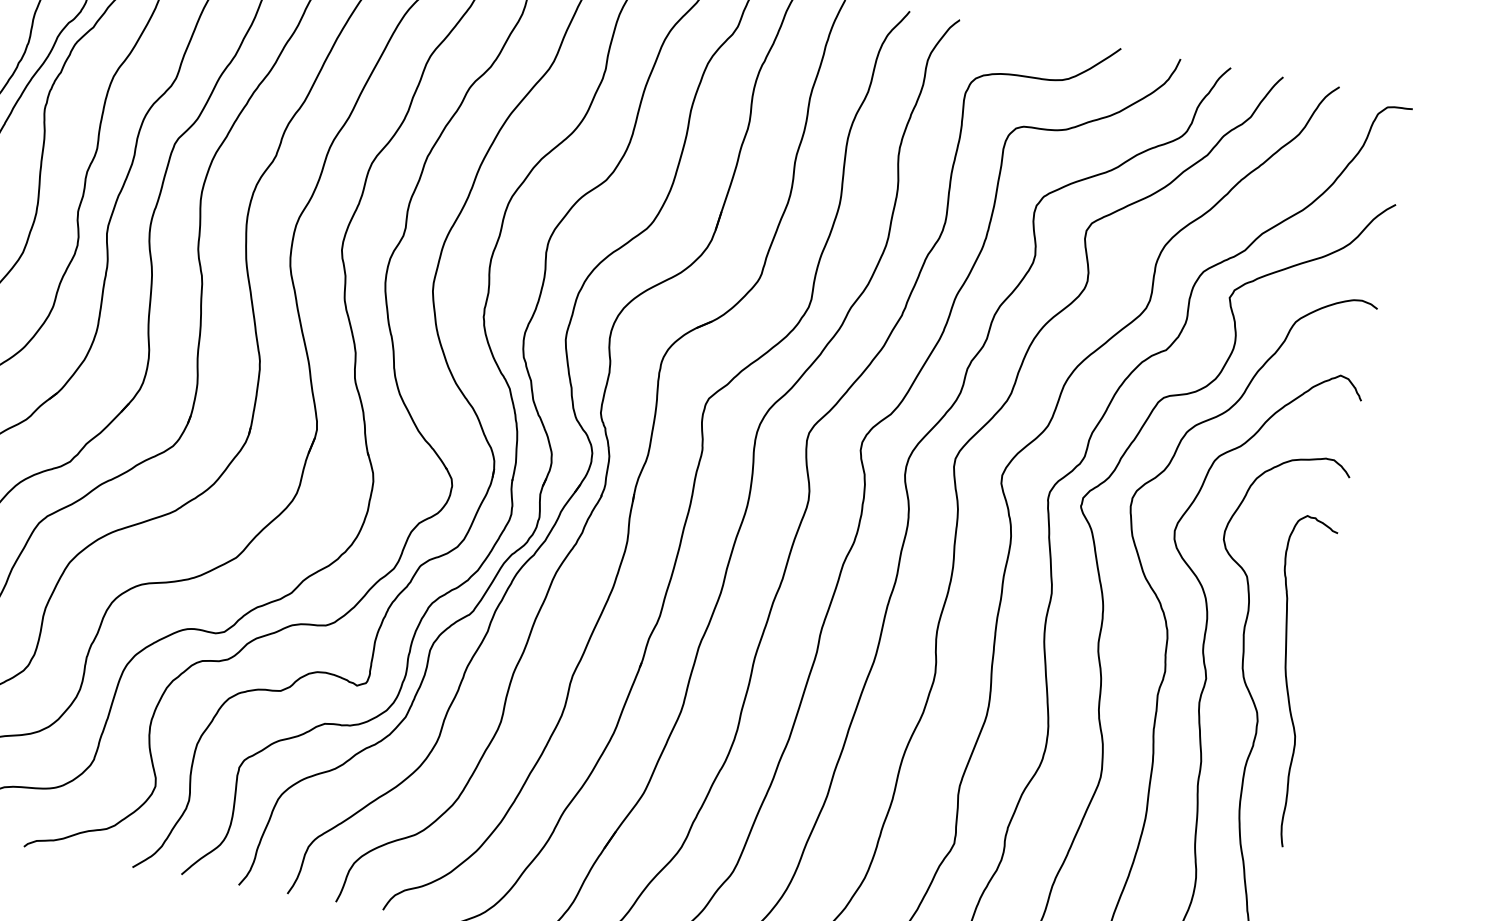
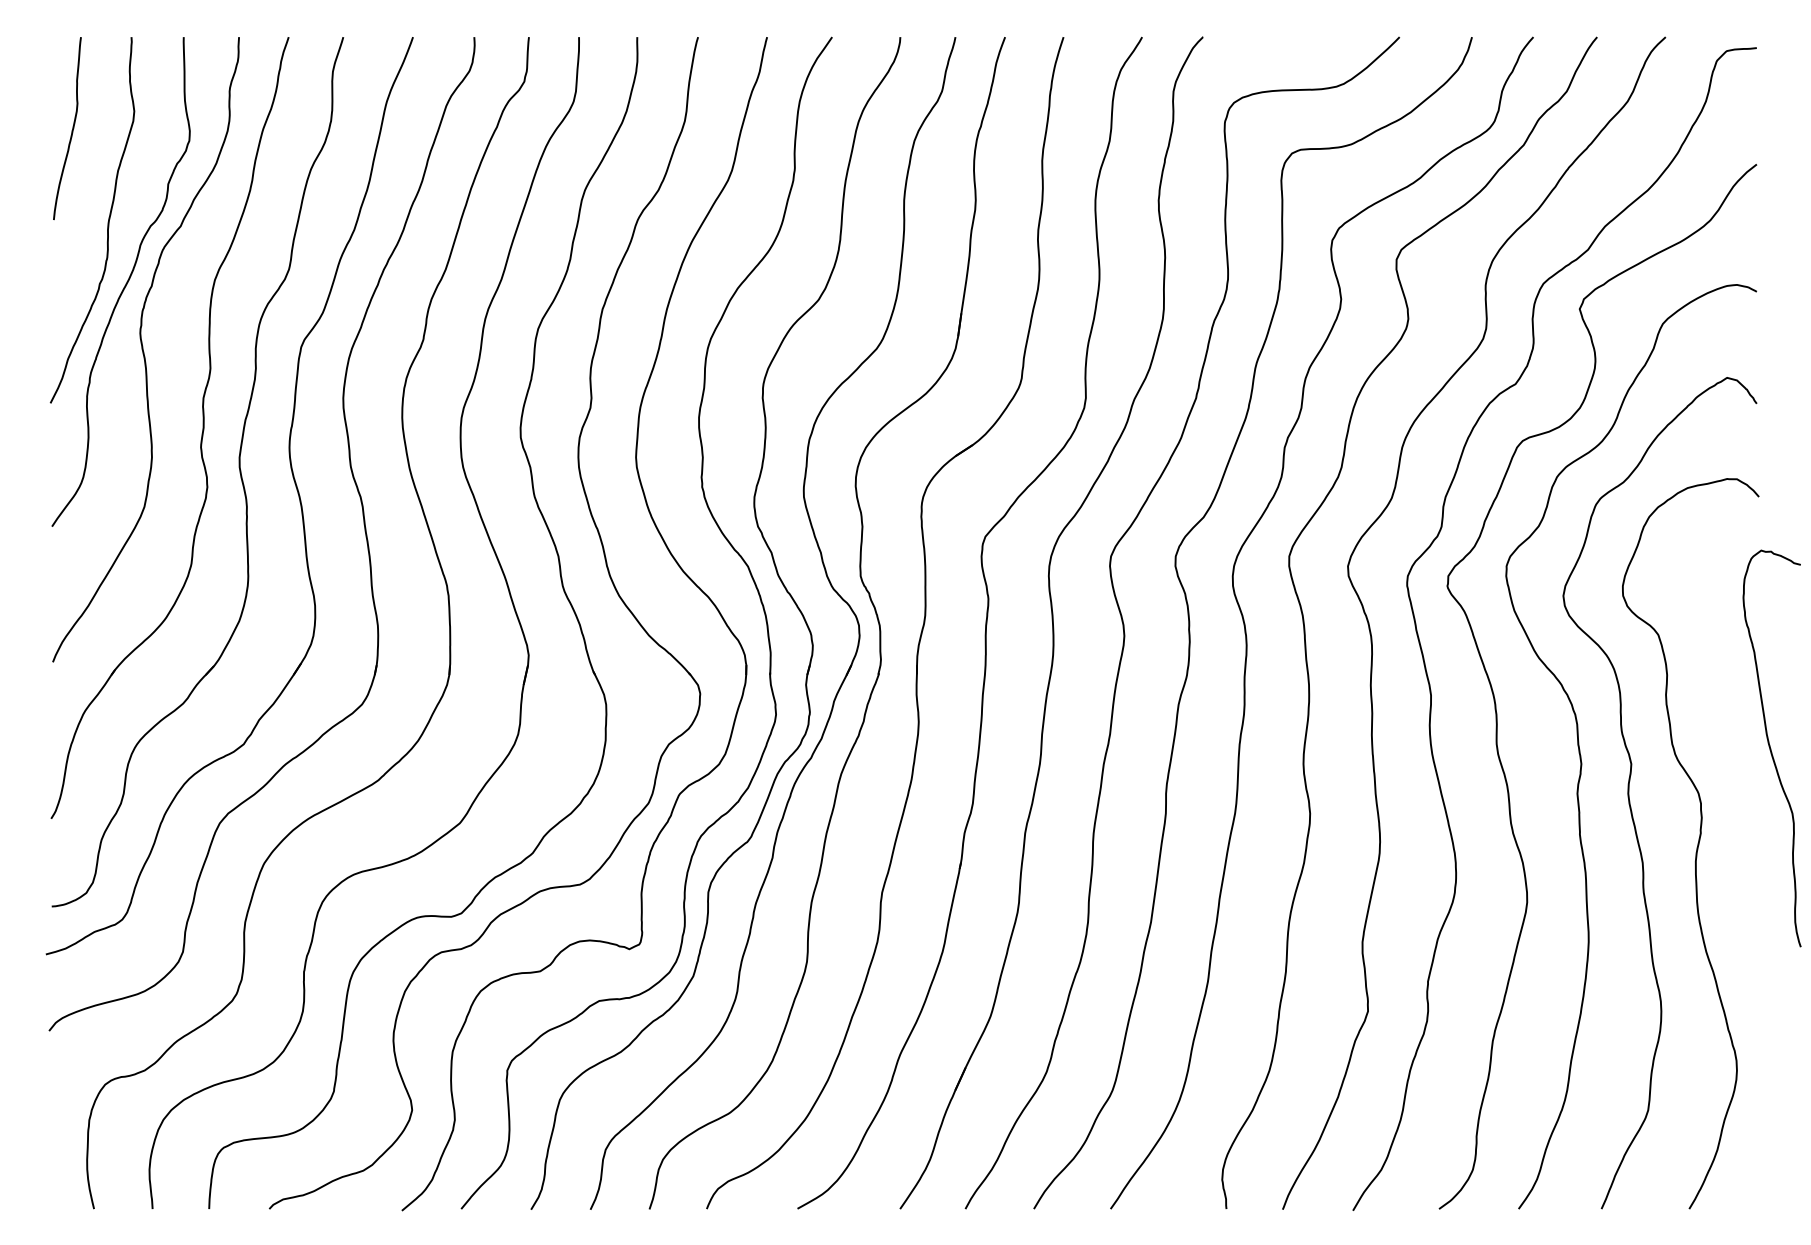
curve: (1287, 679) -> (1771, 748), moved

